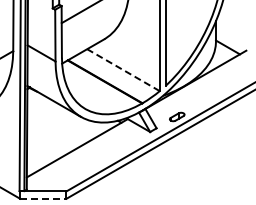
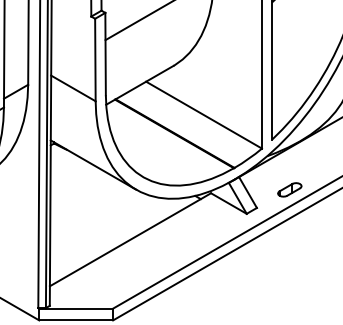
line: (123, 70) -> (204, 115), dashed -> solid
line: (43, 198) -> (76, 319), dashed -> solid

